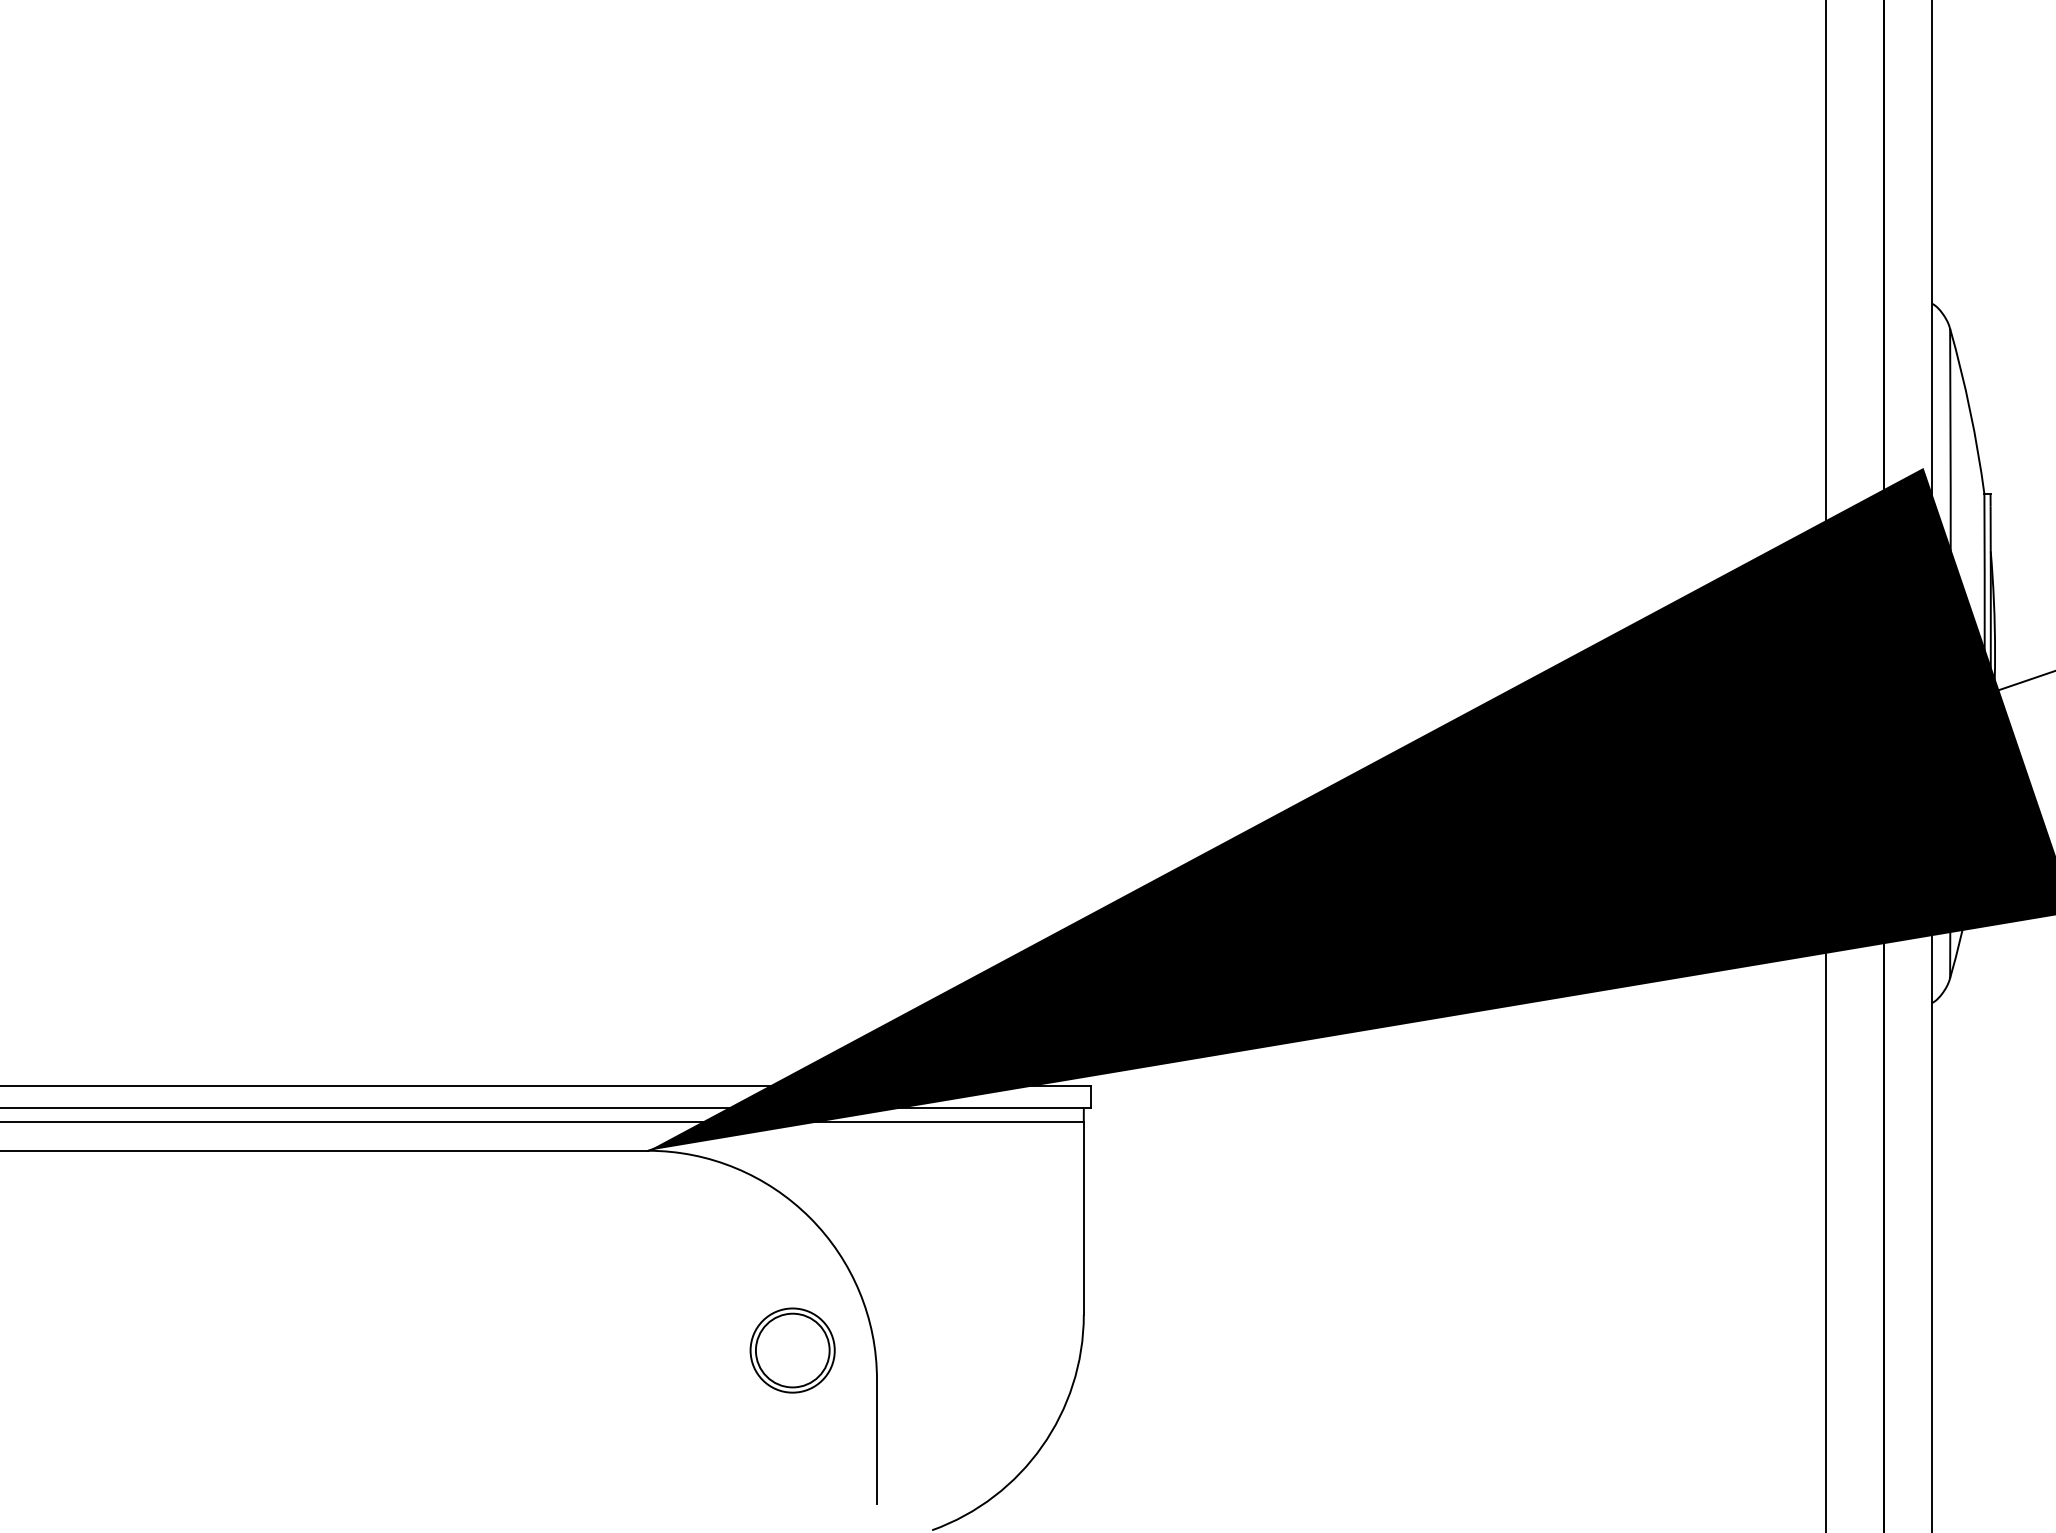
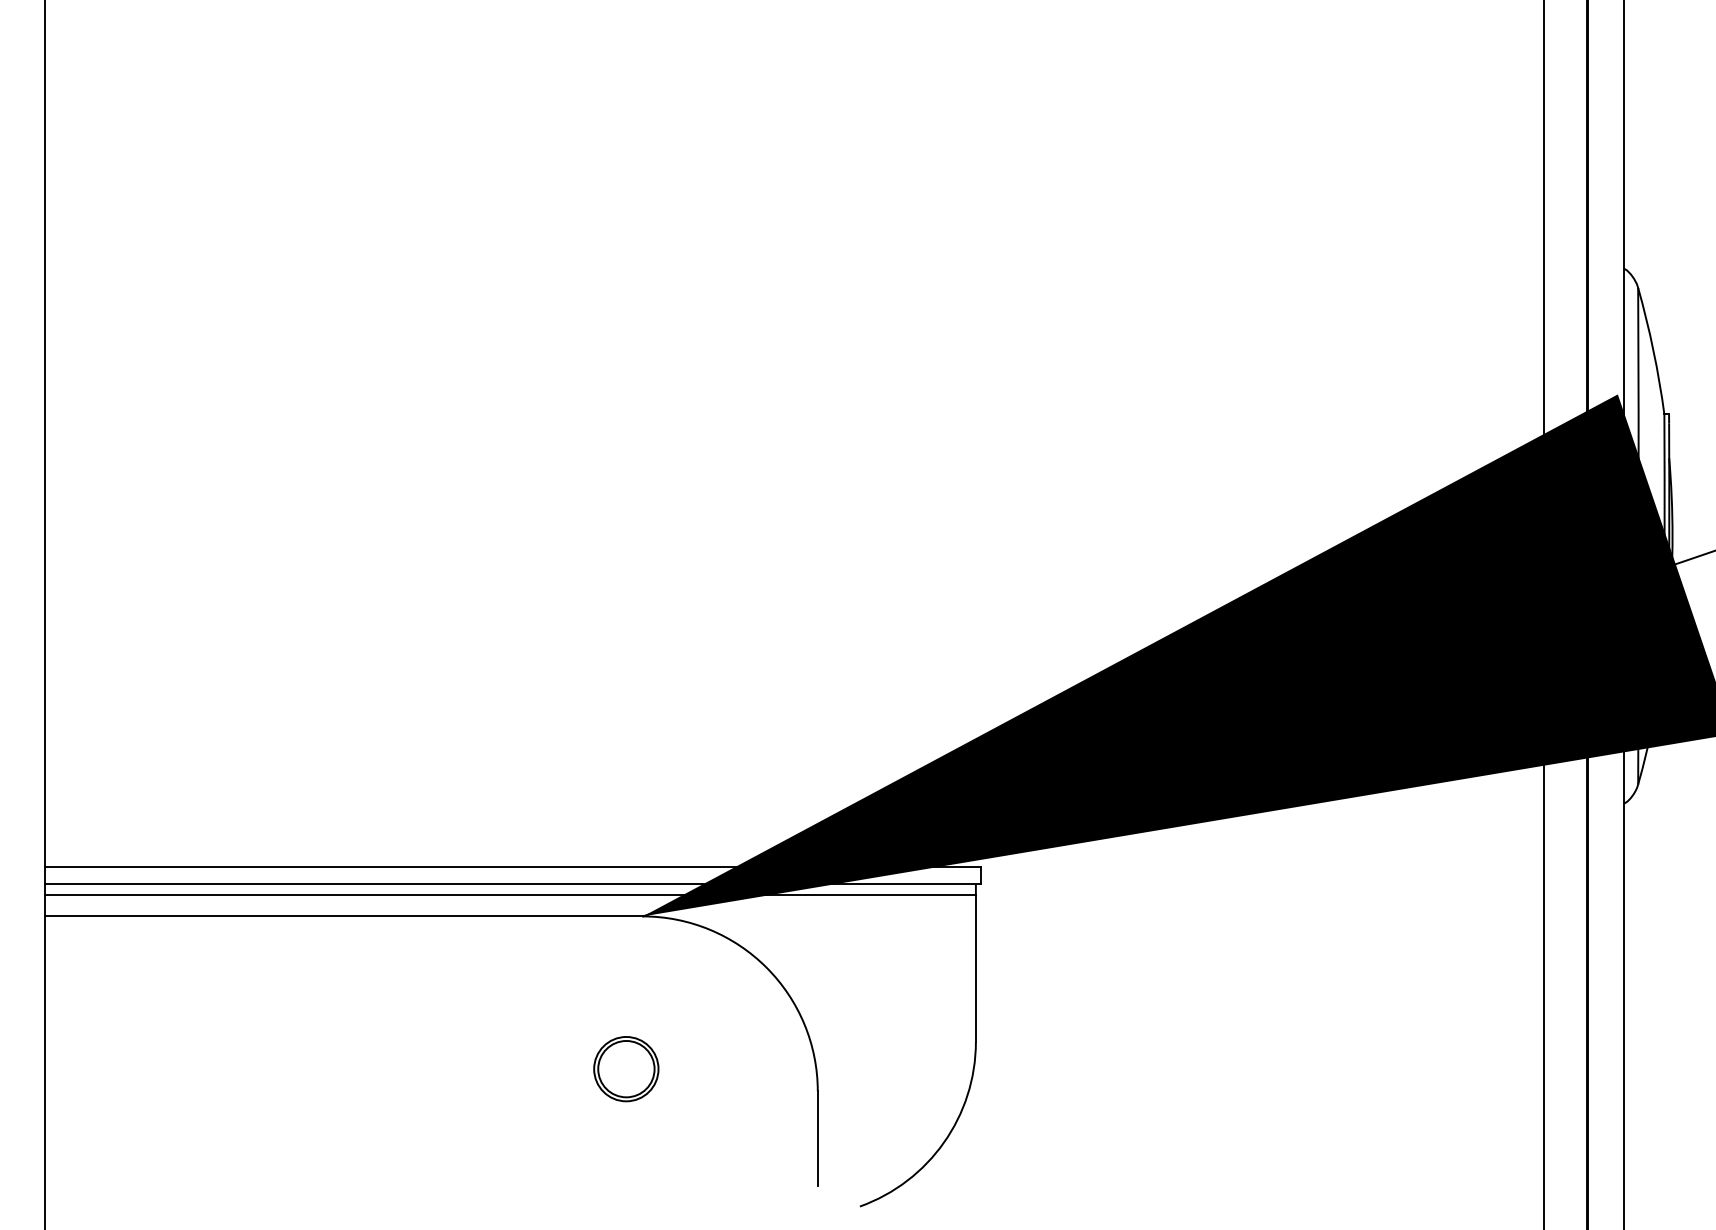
part: (792, 1351) -> (626, 1069), moved

